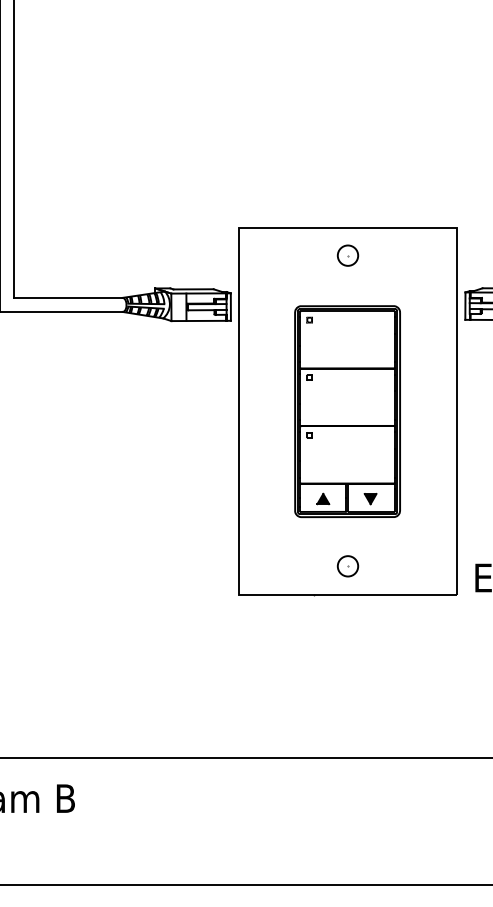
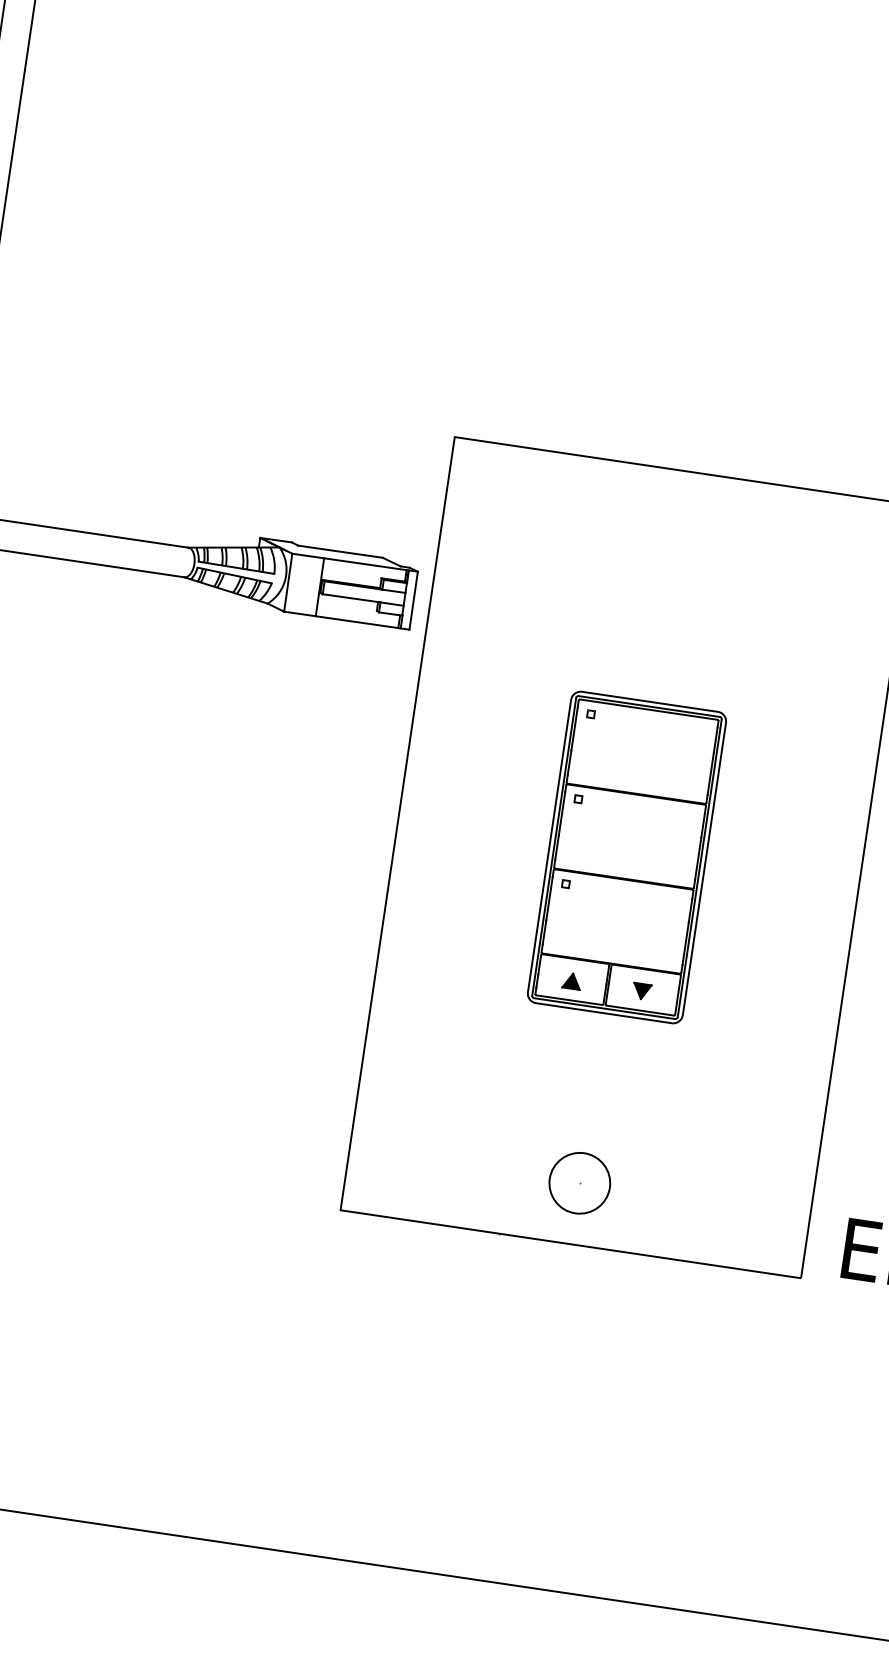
part: (347, 255) -> (675, 528), removed
part: (347, 411) -> (626, 857), size x0.7
part: (347, 566) -> (578, 1183), size x1.4

